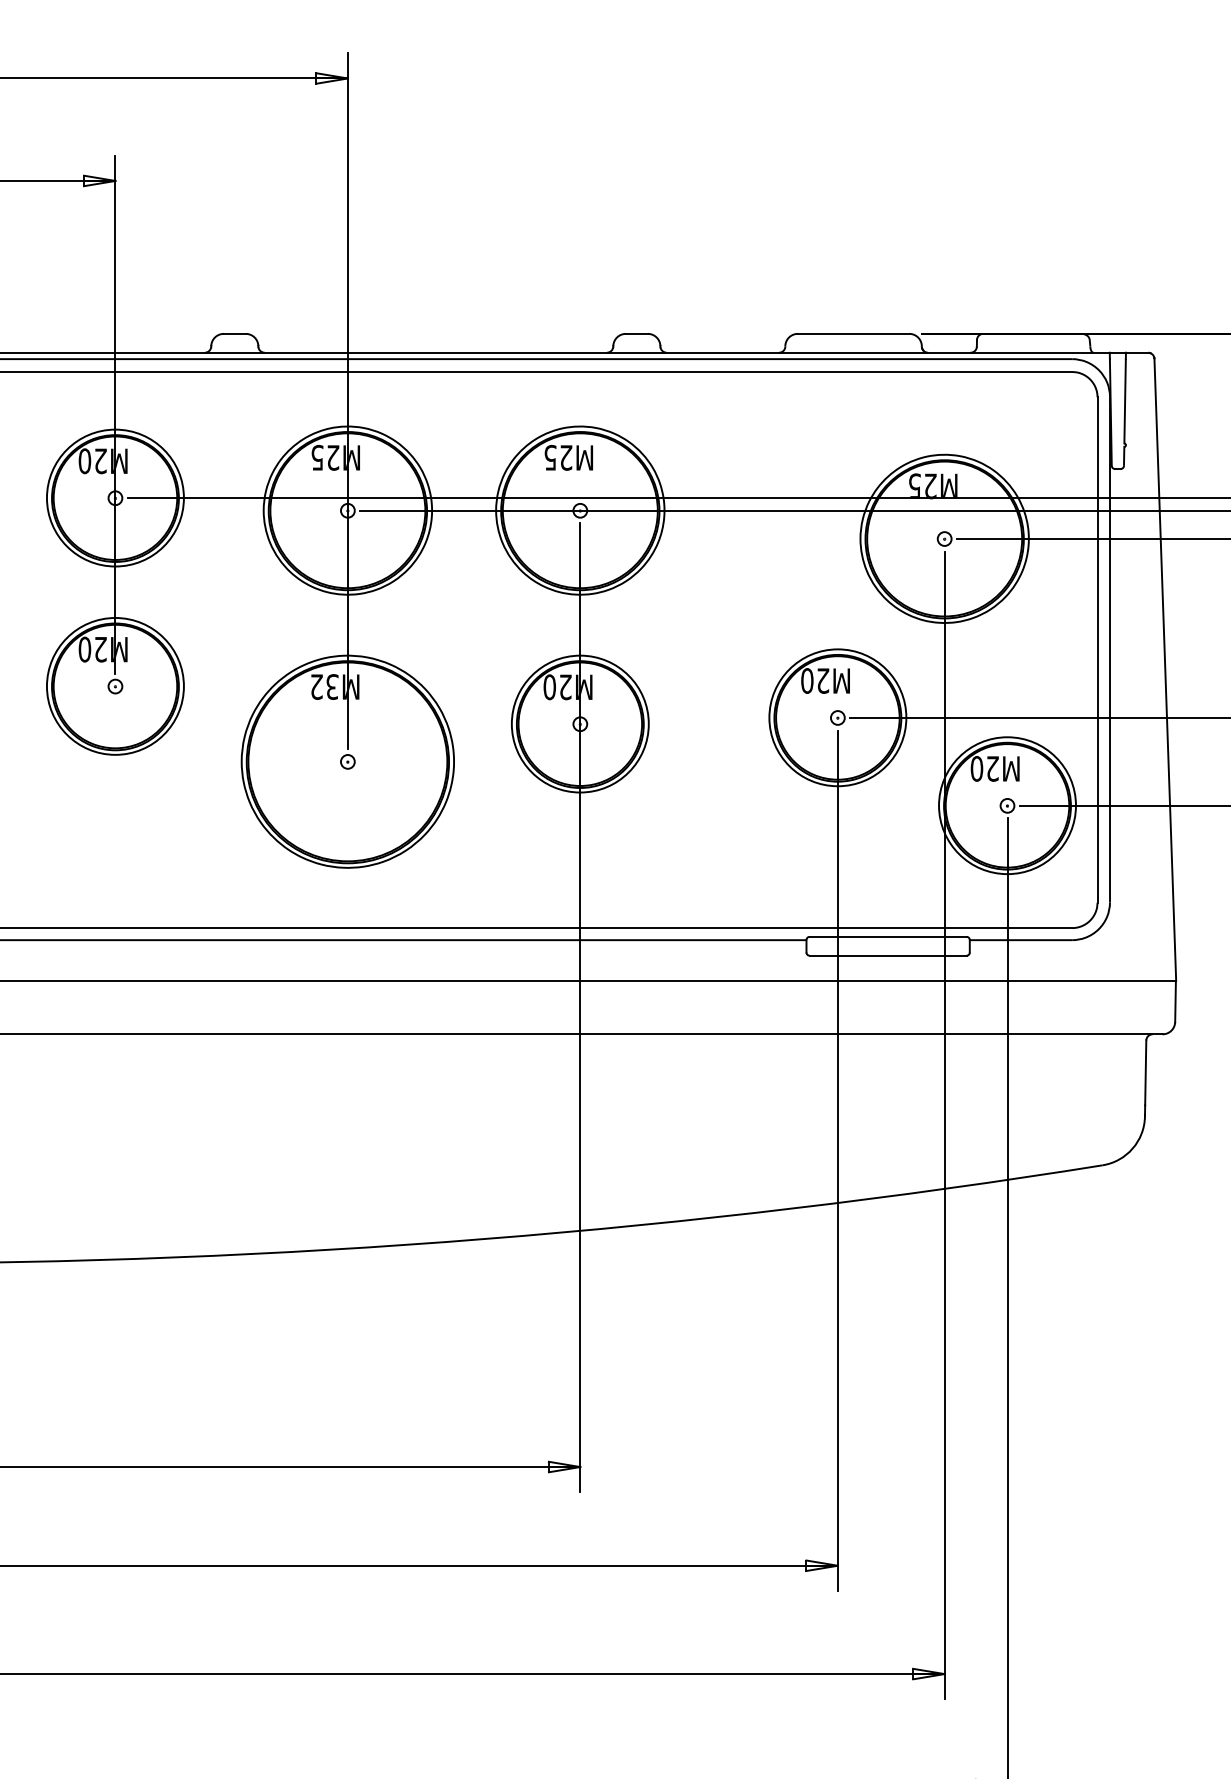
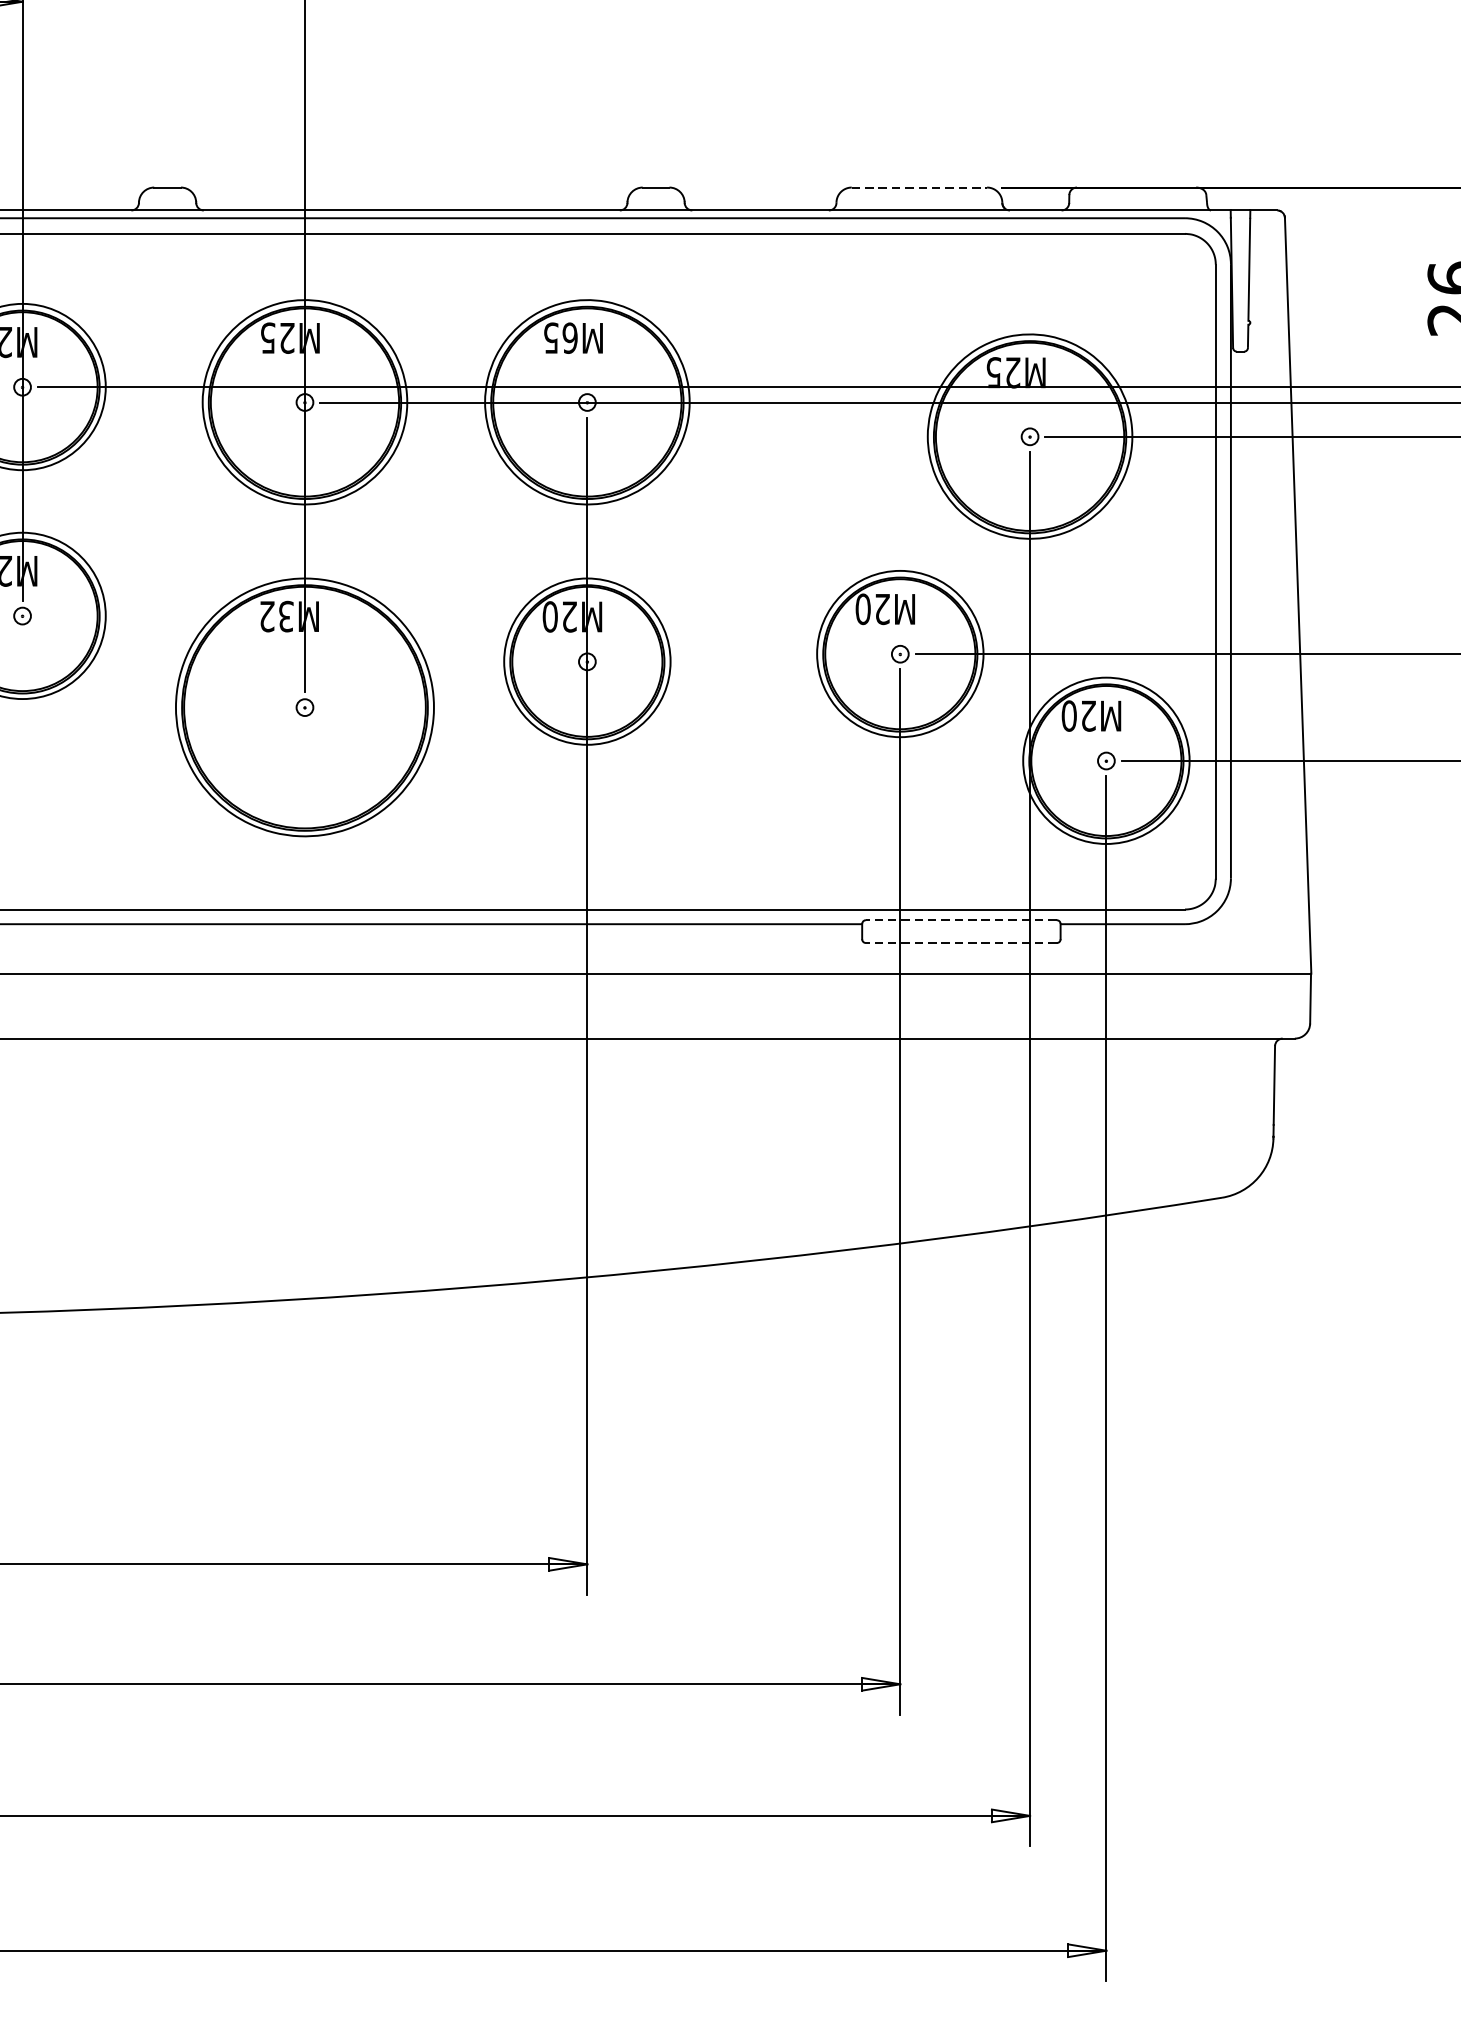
line: (853, 333) -> (919, 187), solid -> dashed
text: (566, 457) -> (570, 337), M25 -> M65
line: (887, 936) -> (960, 919), solid -> dashed
line: (888, 955) -> (961, 942), solid -> dashed

